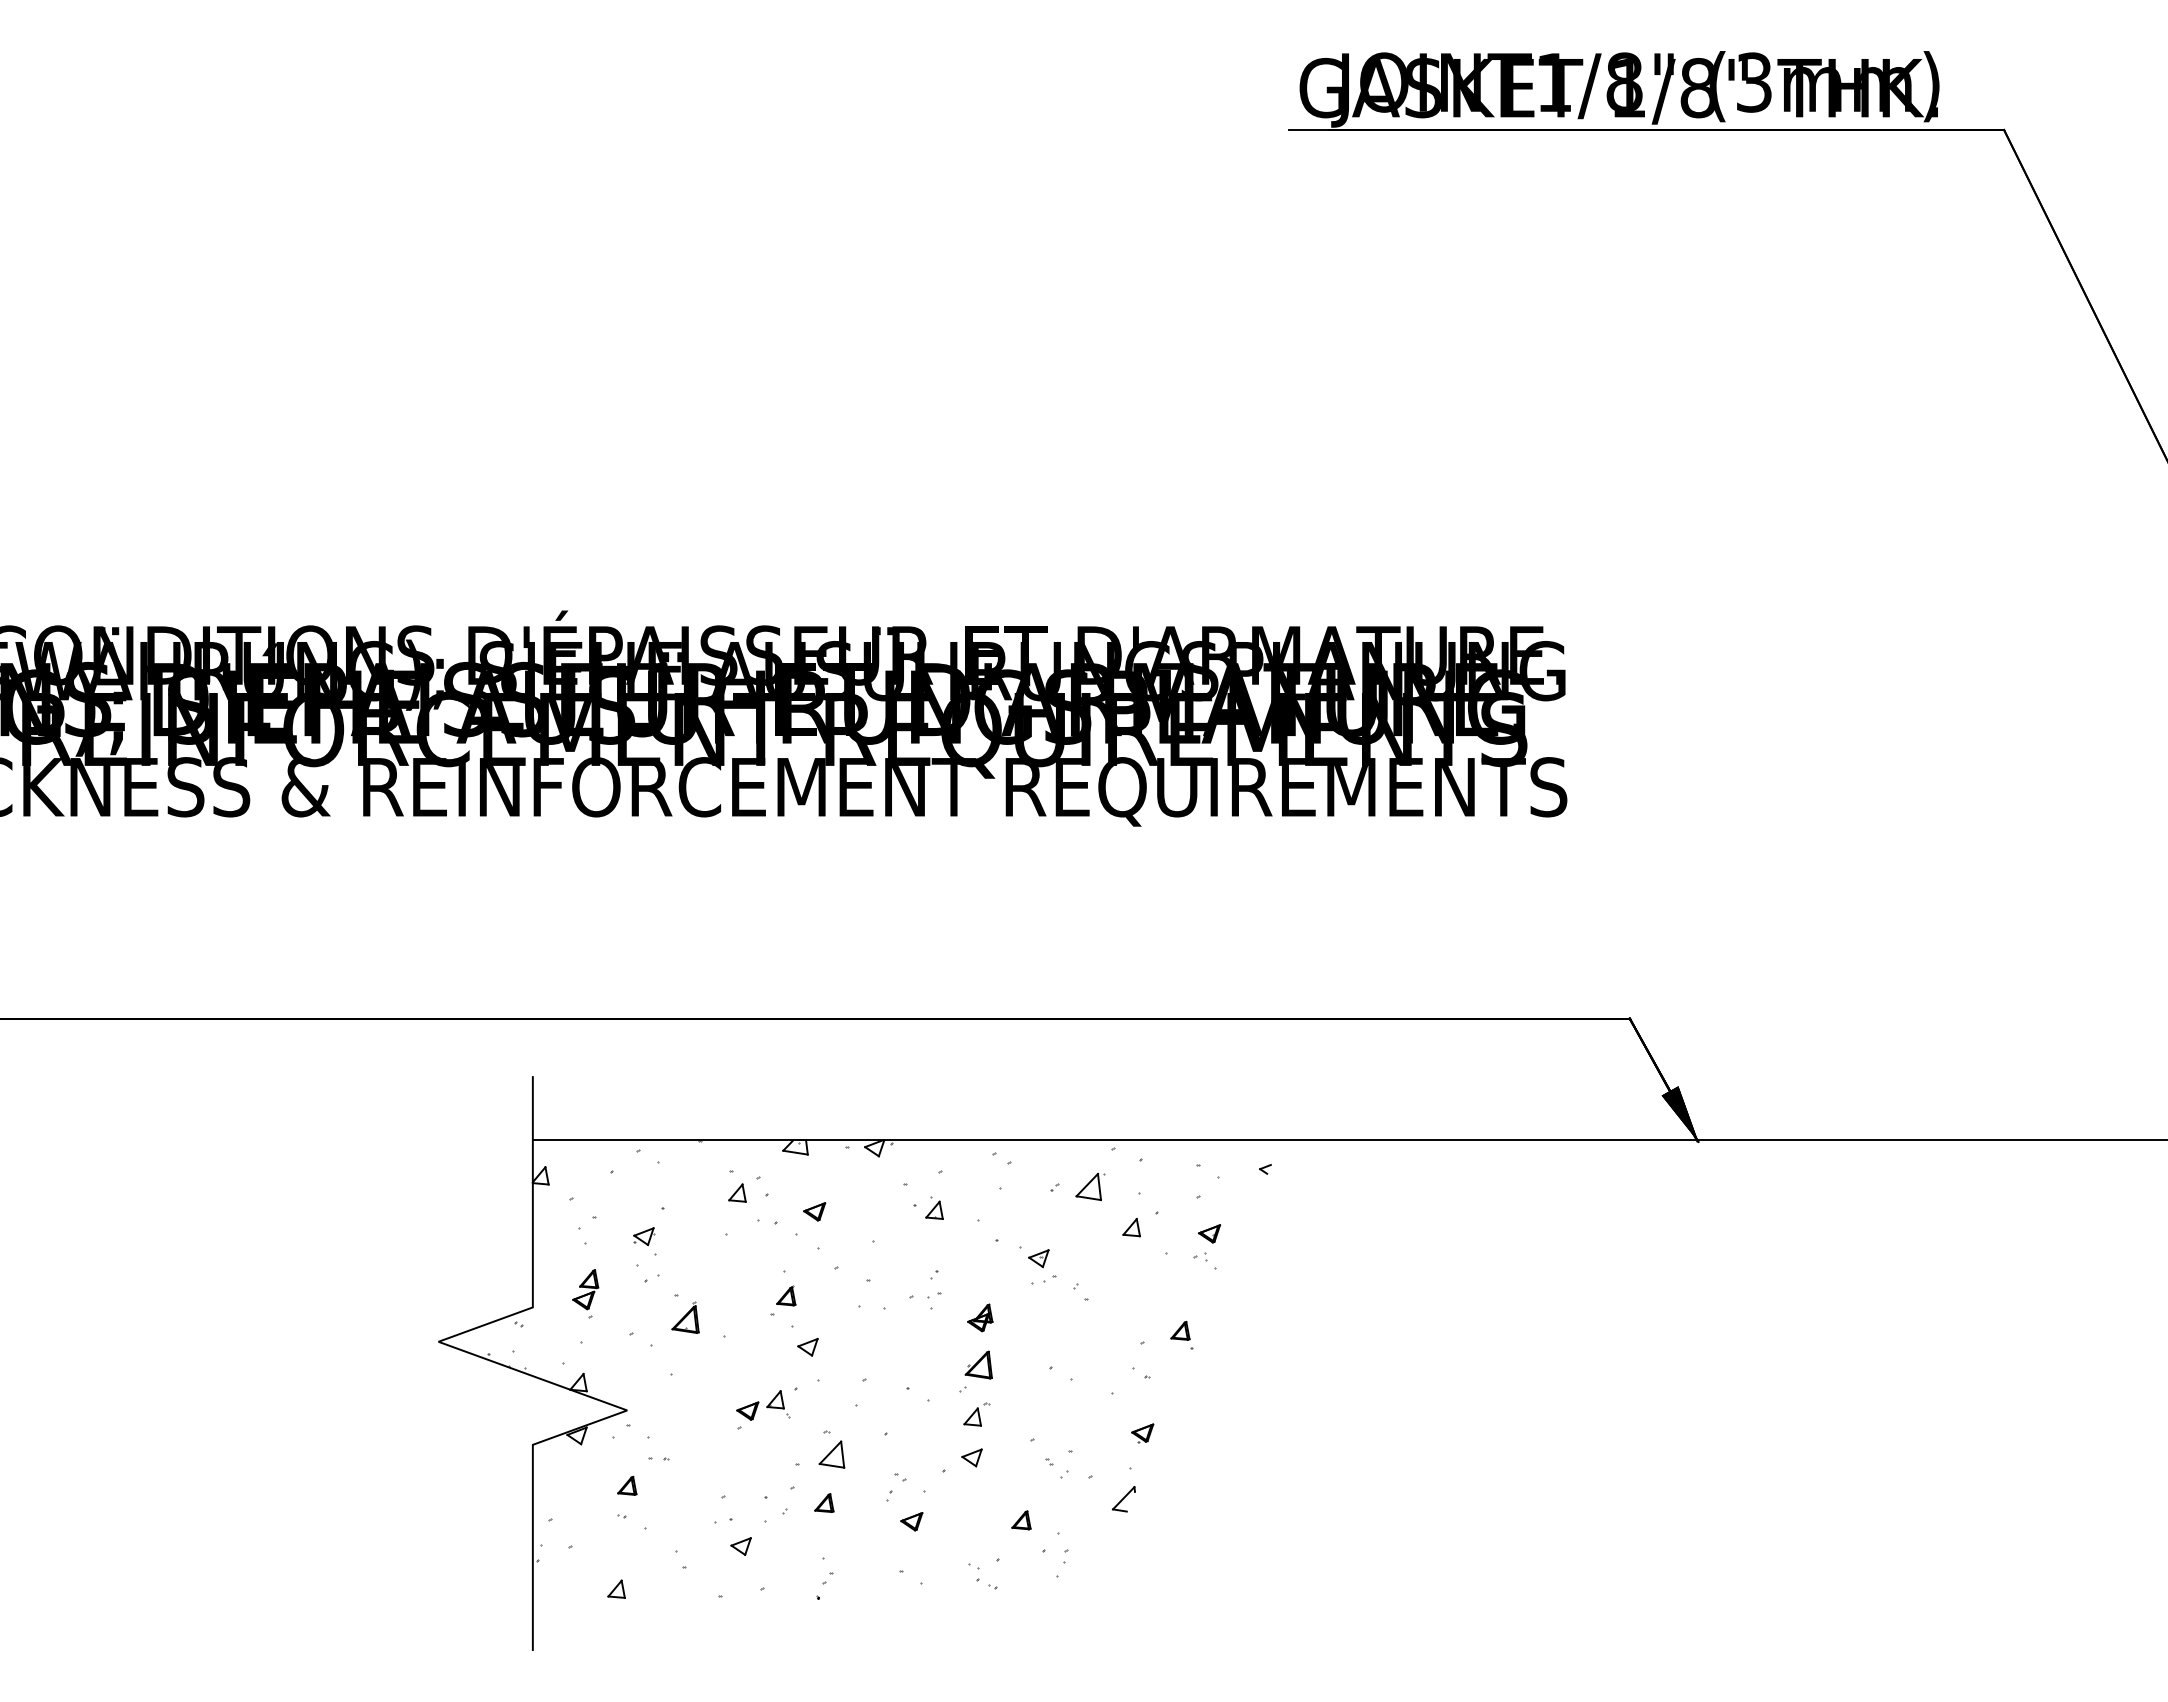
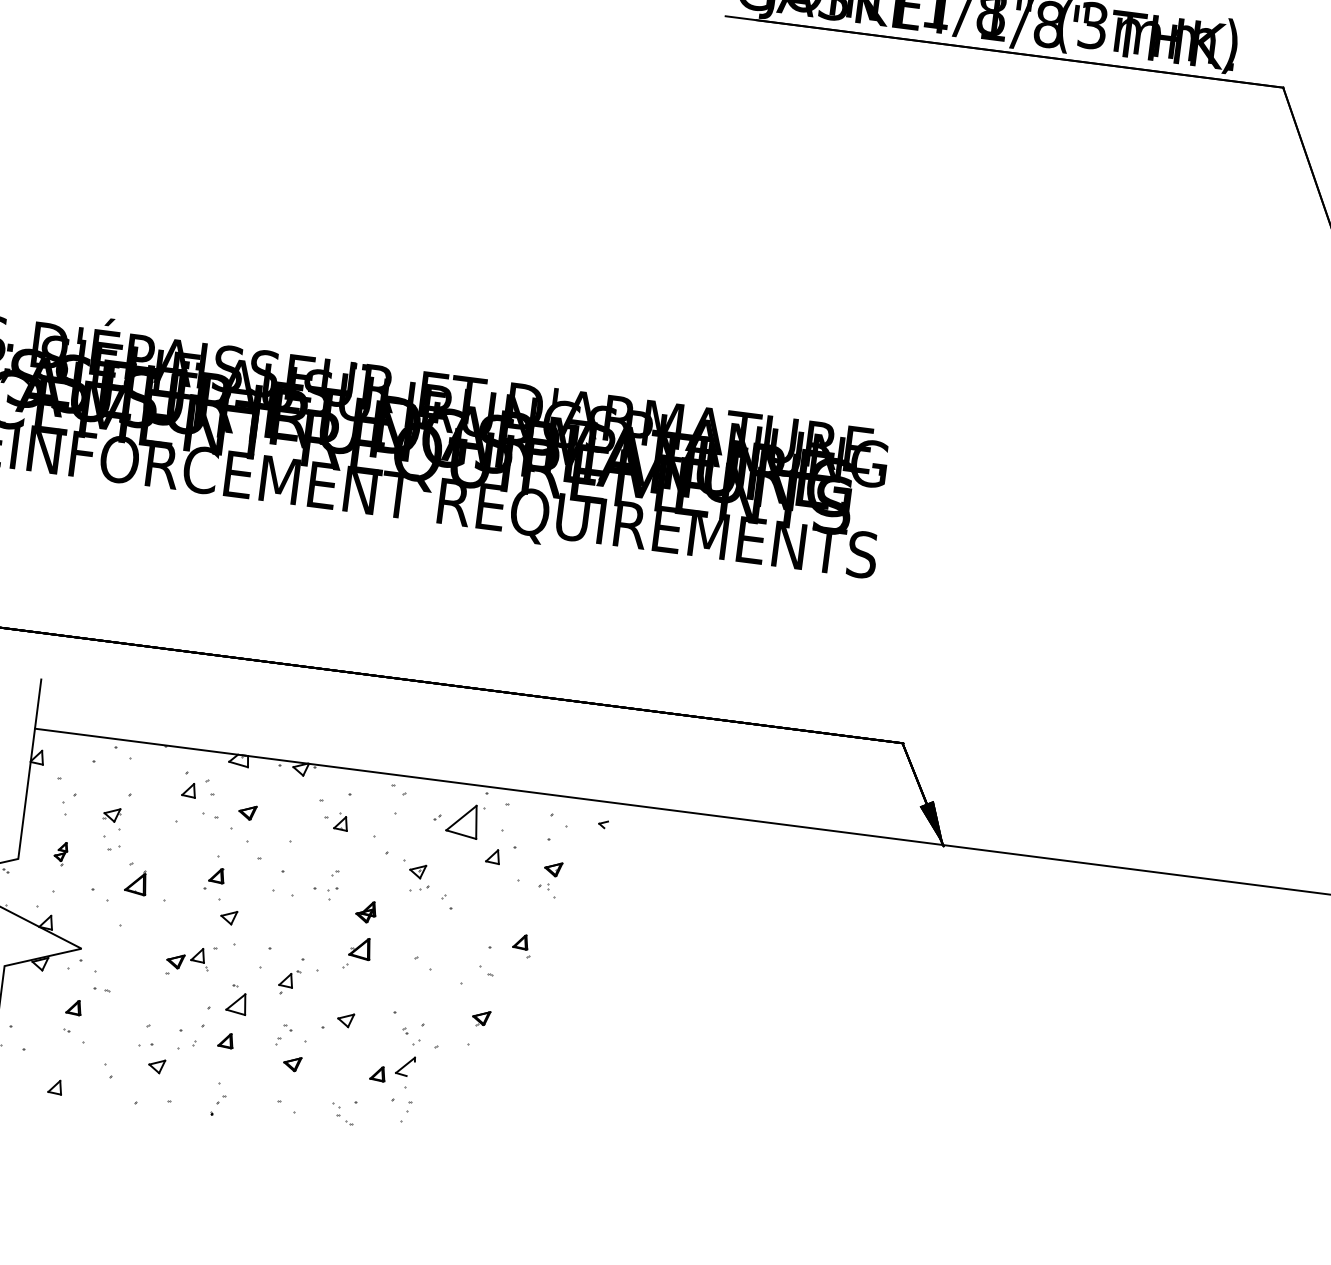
part: (1090, 1186) -> (465, 820), size x1.6
part: (585, 1293) -> (60, 853), size x0.6
part: (976, 1414) -> (289, 978), moved
part: (1123, 1499) -> (405, 1066), moved

